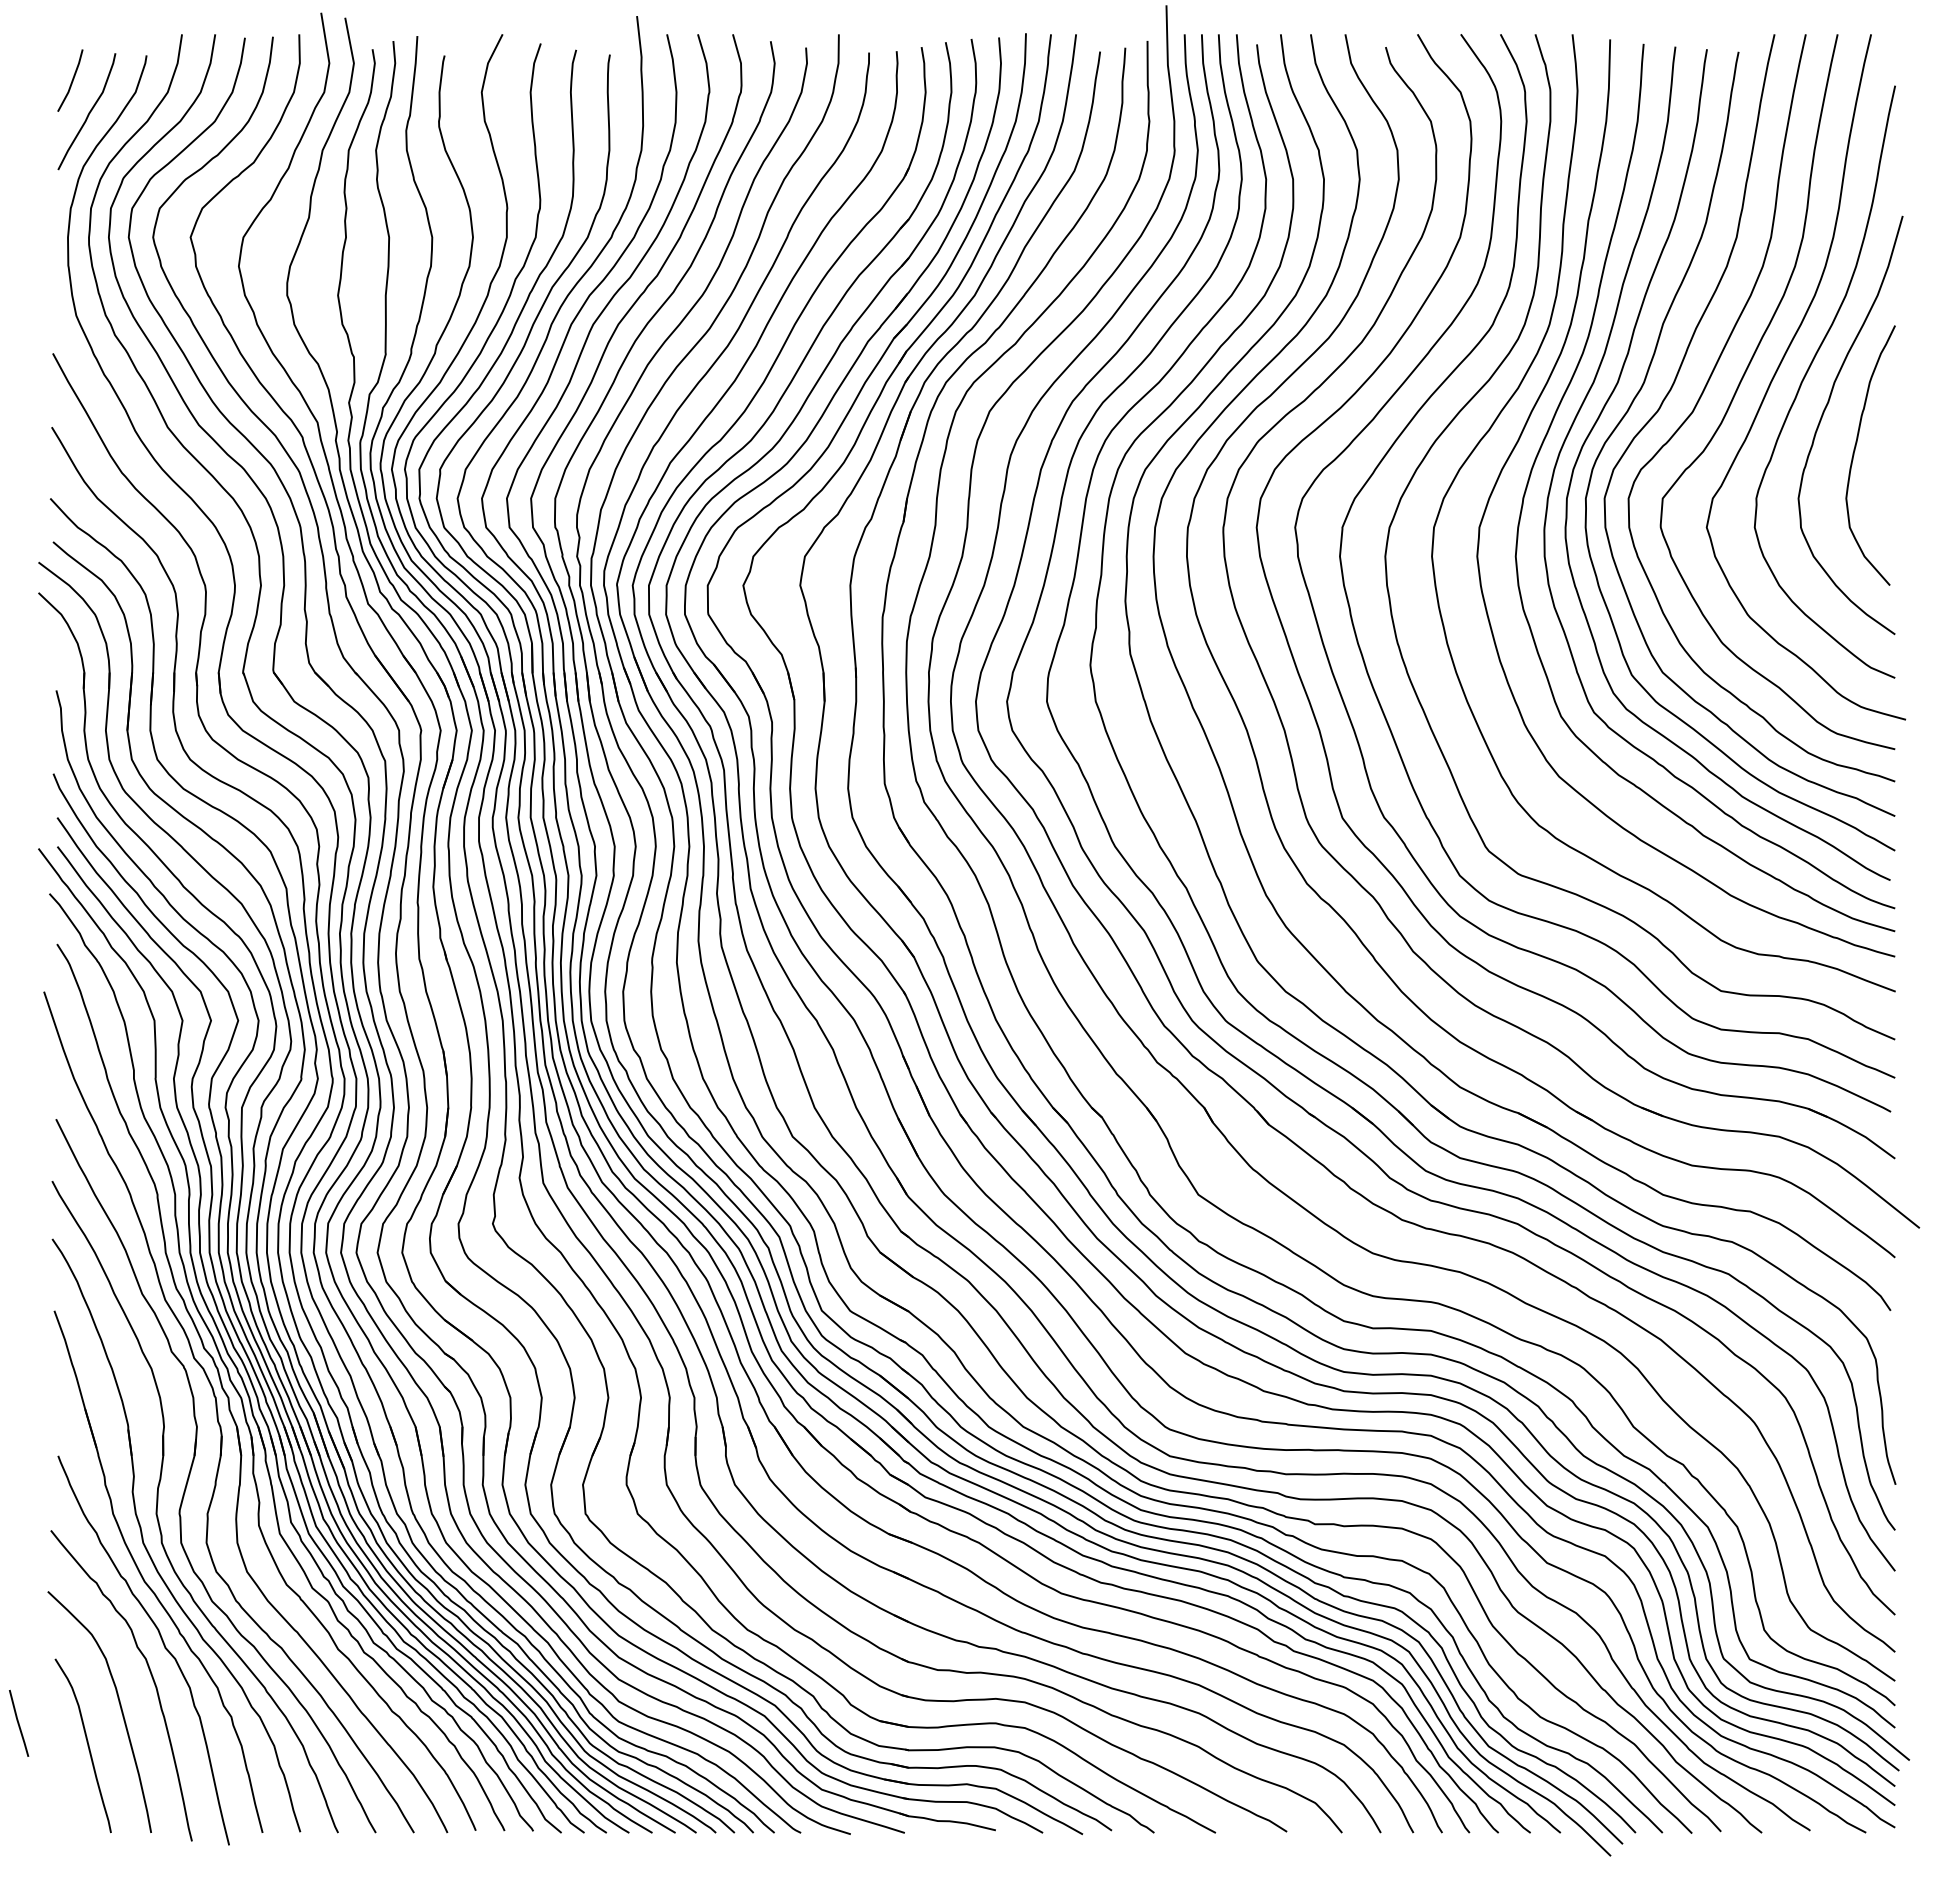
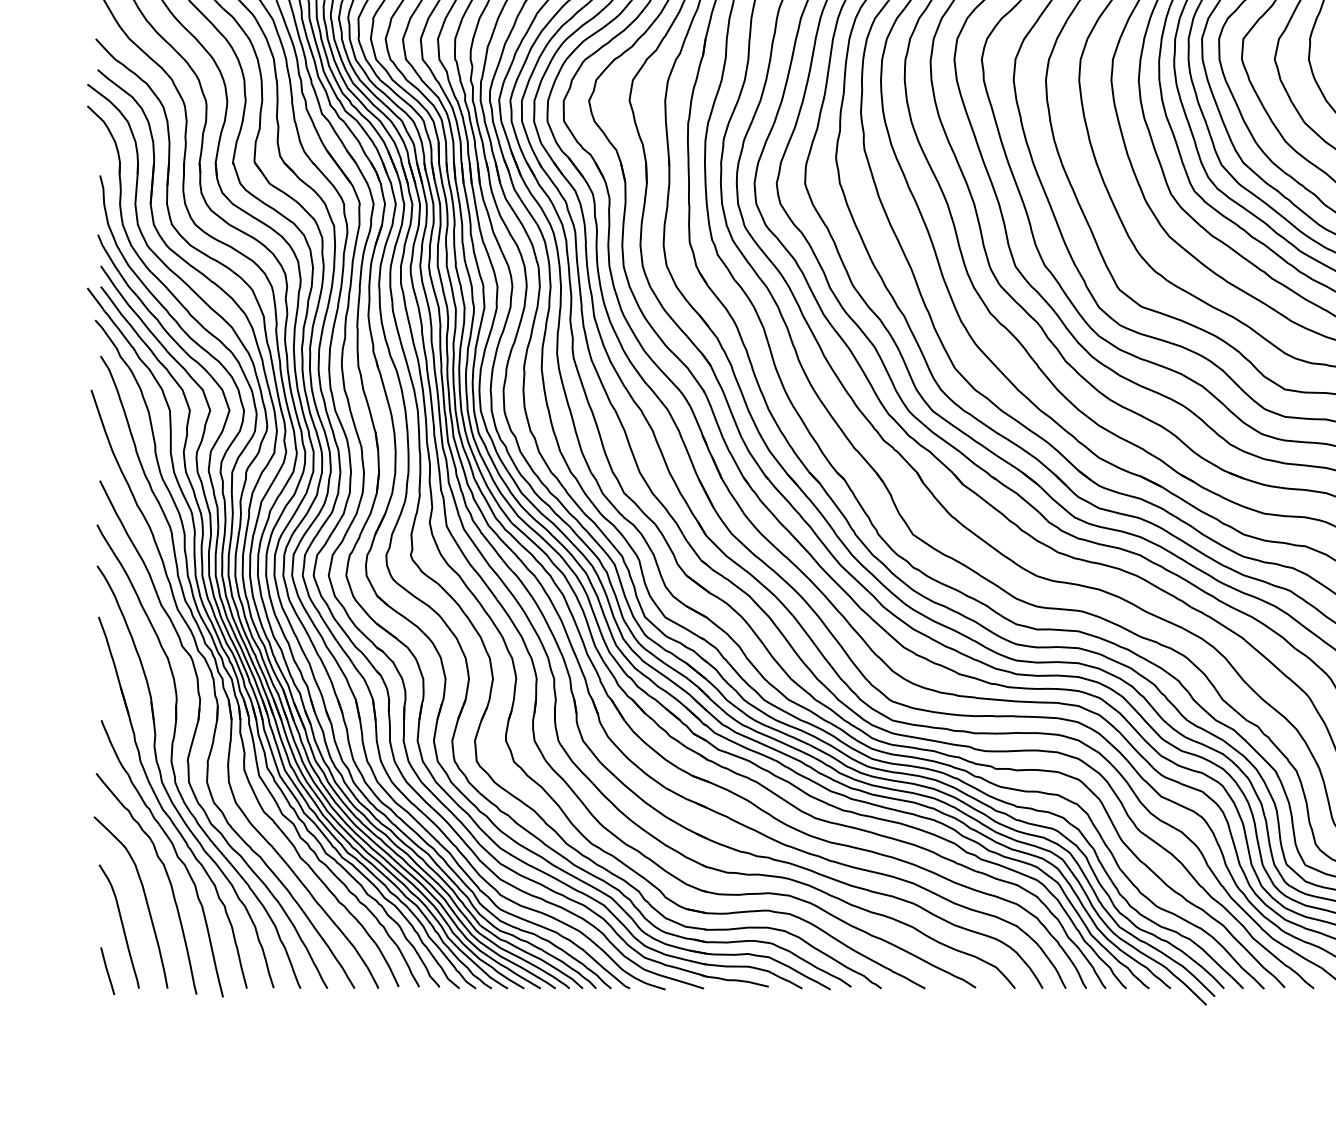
line: (19, 1722) -> (108, 970), moved

